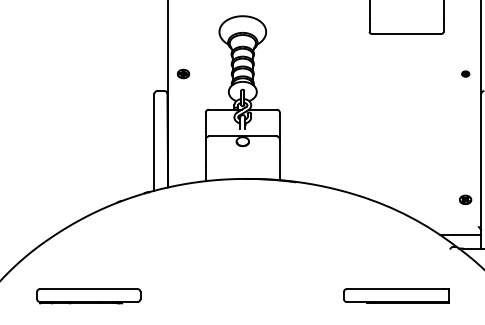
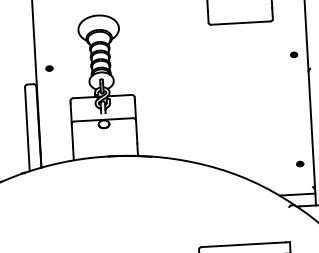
part: (183, 73) -> (49, 68), size x0.62
part: (465, 199) -> (299, 163), size x0.62

